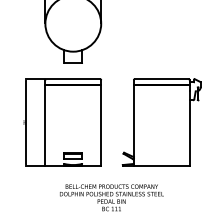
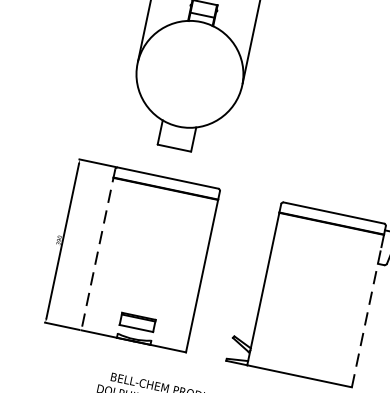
line: (45, 123) -> (98, 250), solid -> dashed
line: (189, 128) -> (366, 316), solid -> dashed

